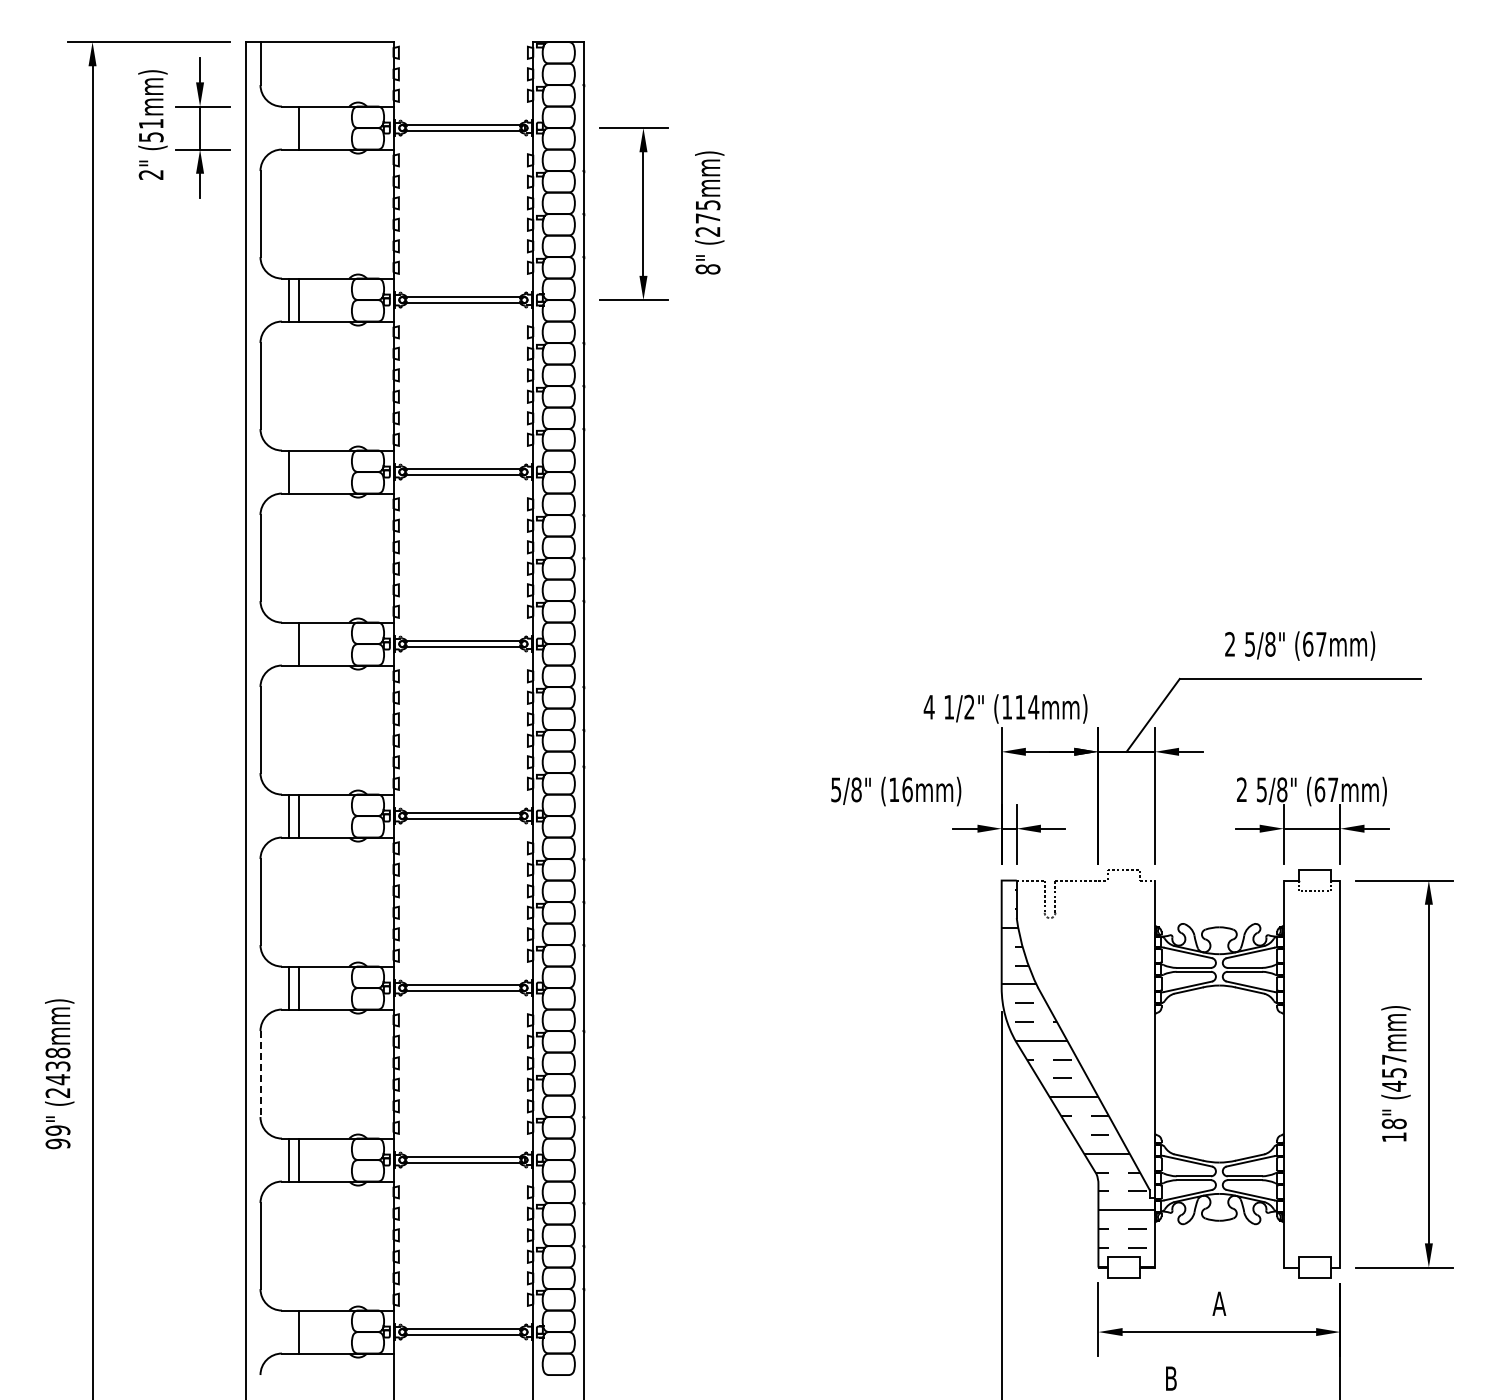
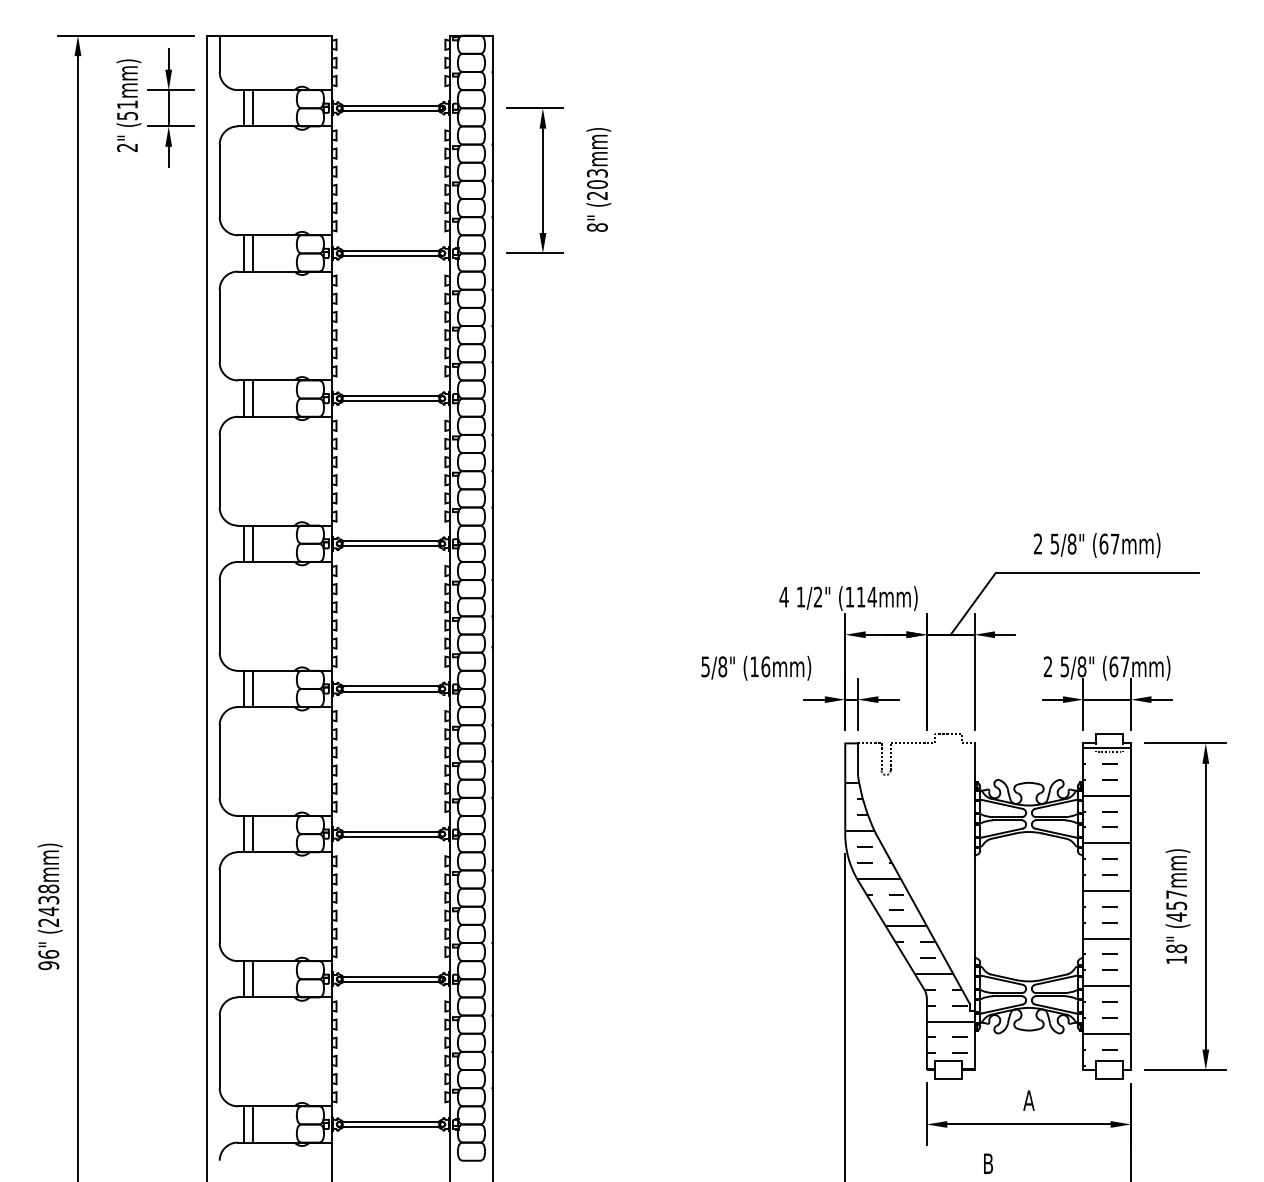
line: (288, 127) -> (243, 107), added
text: (707, 211) -> (596, 178), (275mm) -> (203mm)
line: (299, 471) -> (252, 398), added
line: (288, 643) -> (243, 543), added
line: (260, 1074) -> (219, 907), dashed -> solid
hatch: (1311, 1074) -> (1106, 907), added
text: (57, 1130) -> (48, 954), 99" -> 96"
line: (288, 1331) -> (243, 1123), added

